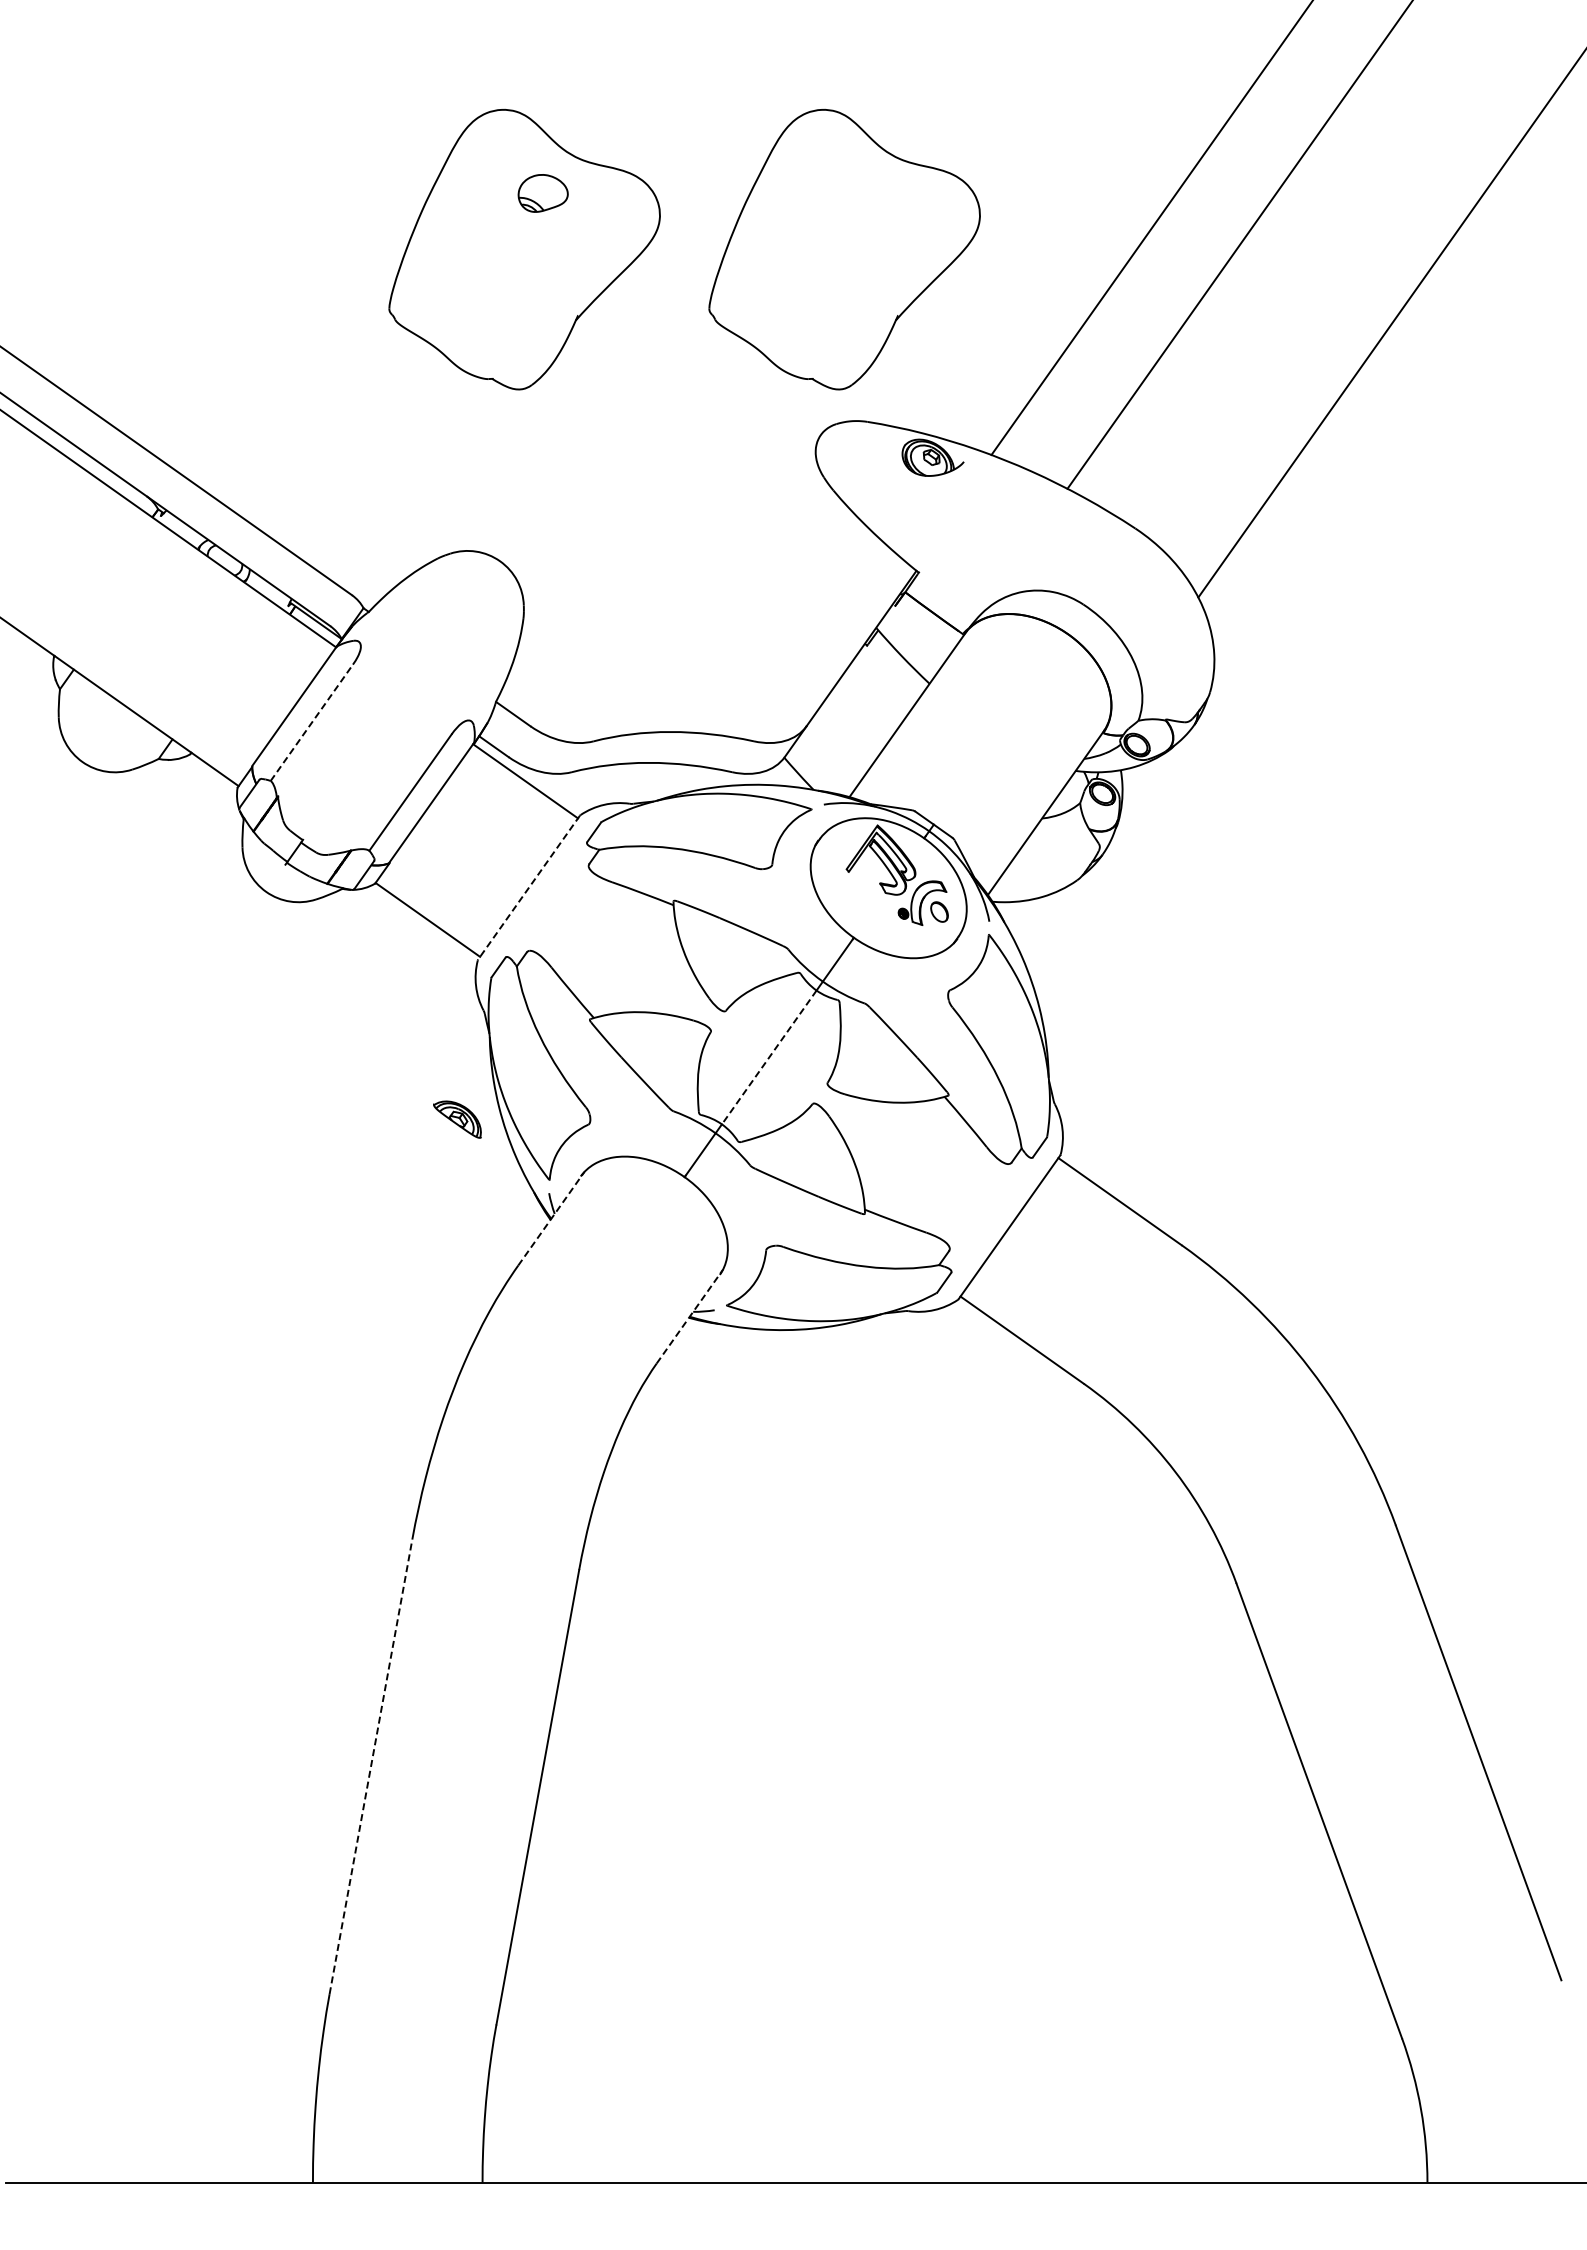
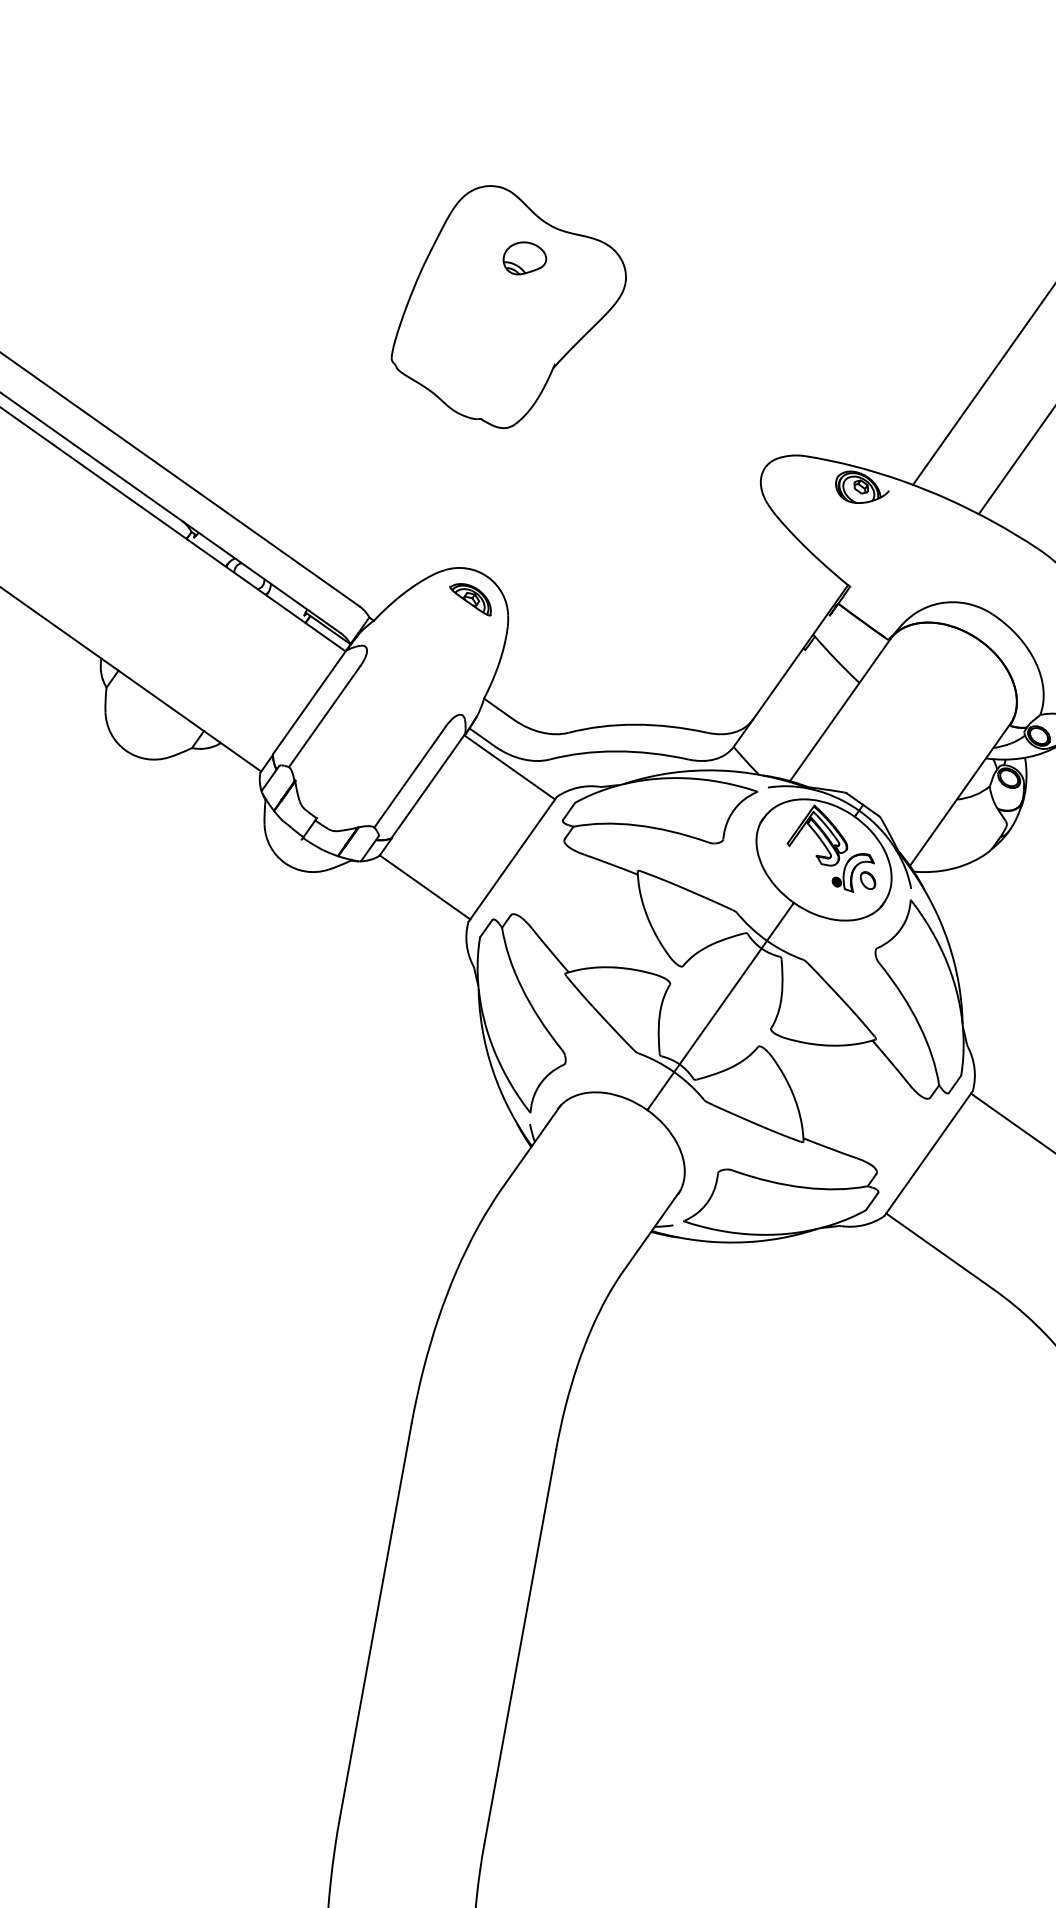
part: (844, 249) -> (785, 306), removed
line: (312, 722) -> (325, 716), dashed -> solid
line: (528, 888) -> (512, 860), dashed -> solid
line: (769, 1057) -> (720, 1006), dashed -> solid
part: (457, 1119) -> (470, 599), moved
line: (551, 1218) -> (532, 1145), dashed -> solid
line: (690, 1316) -> (652, 1230), dashed -> solid
line: (371, 1766) -> (376, 1620), dashed -> solid

